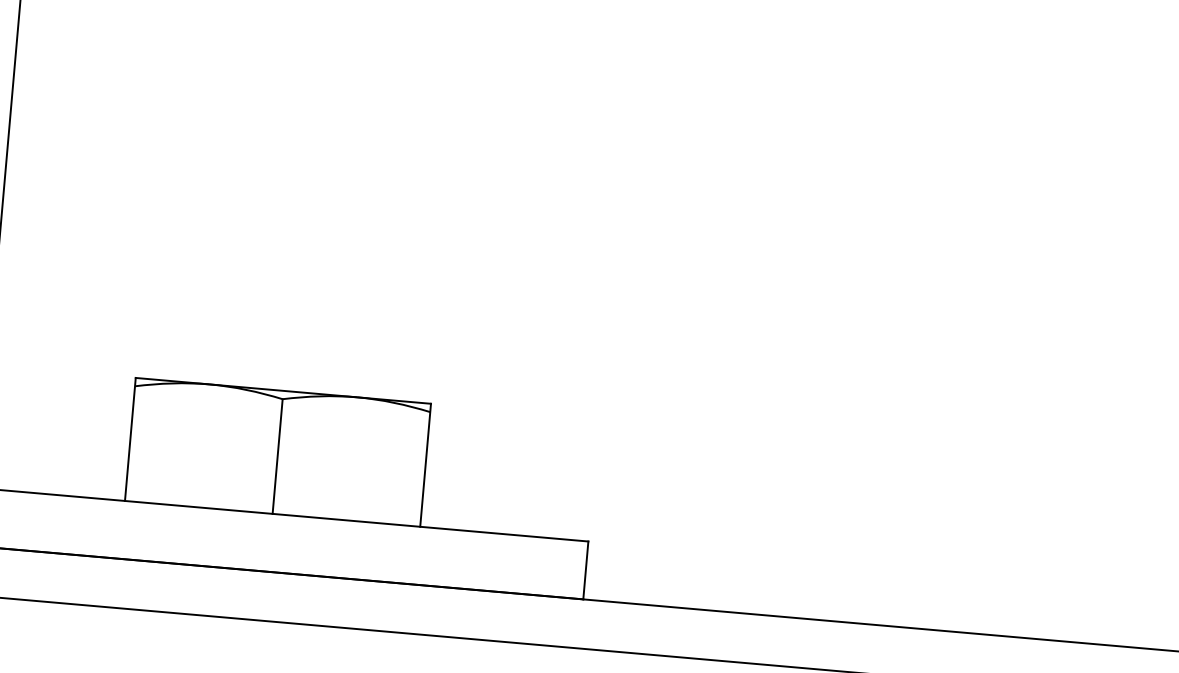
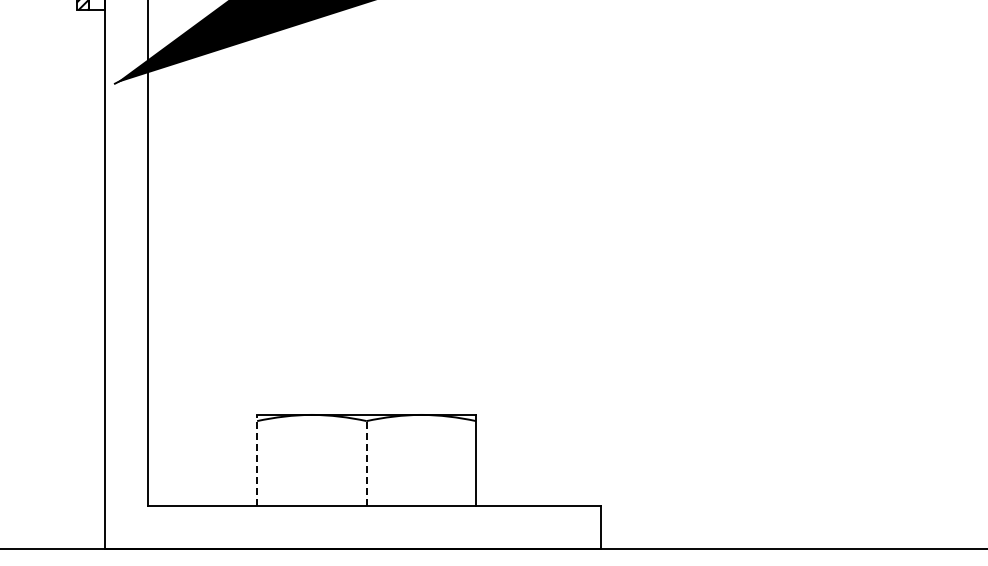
line: (130, 439) -> (257, 460), solid -> dashed
line: (277, 456) -> (366, 463), solid -> dashed

